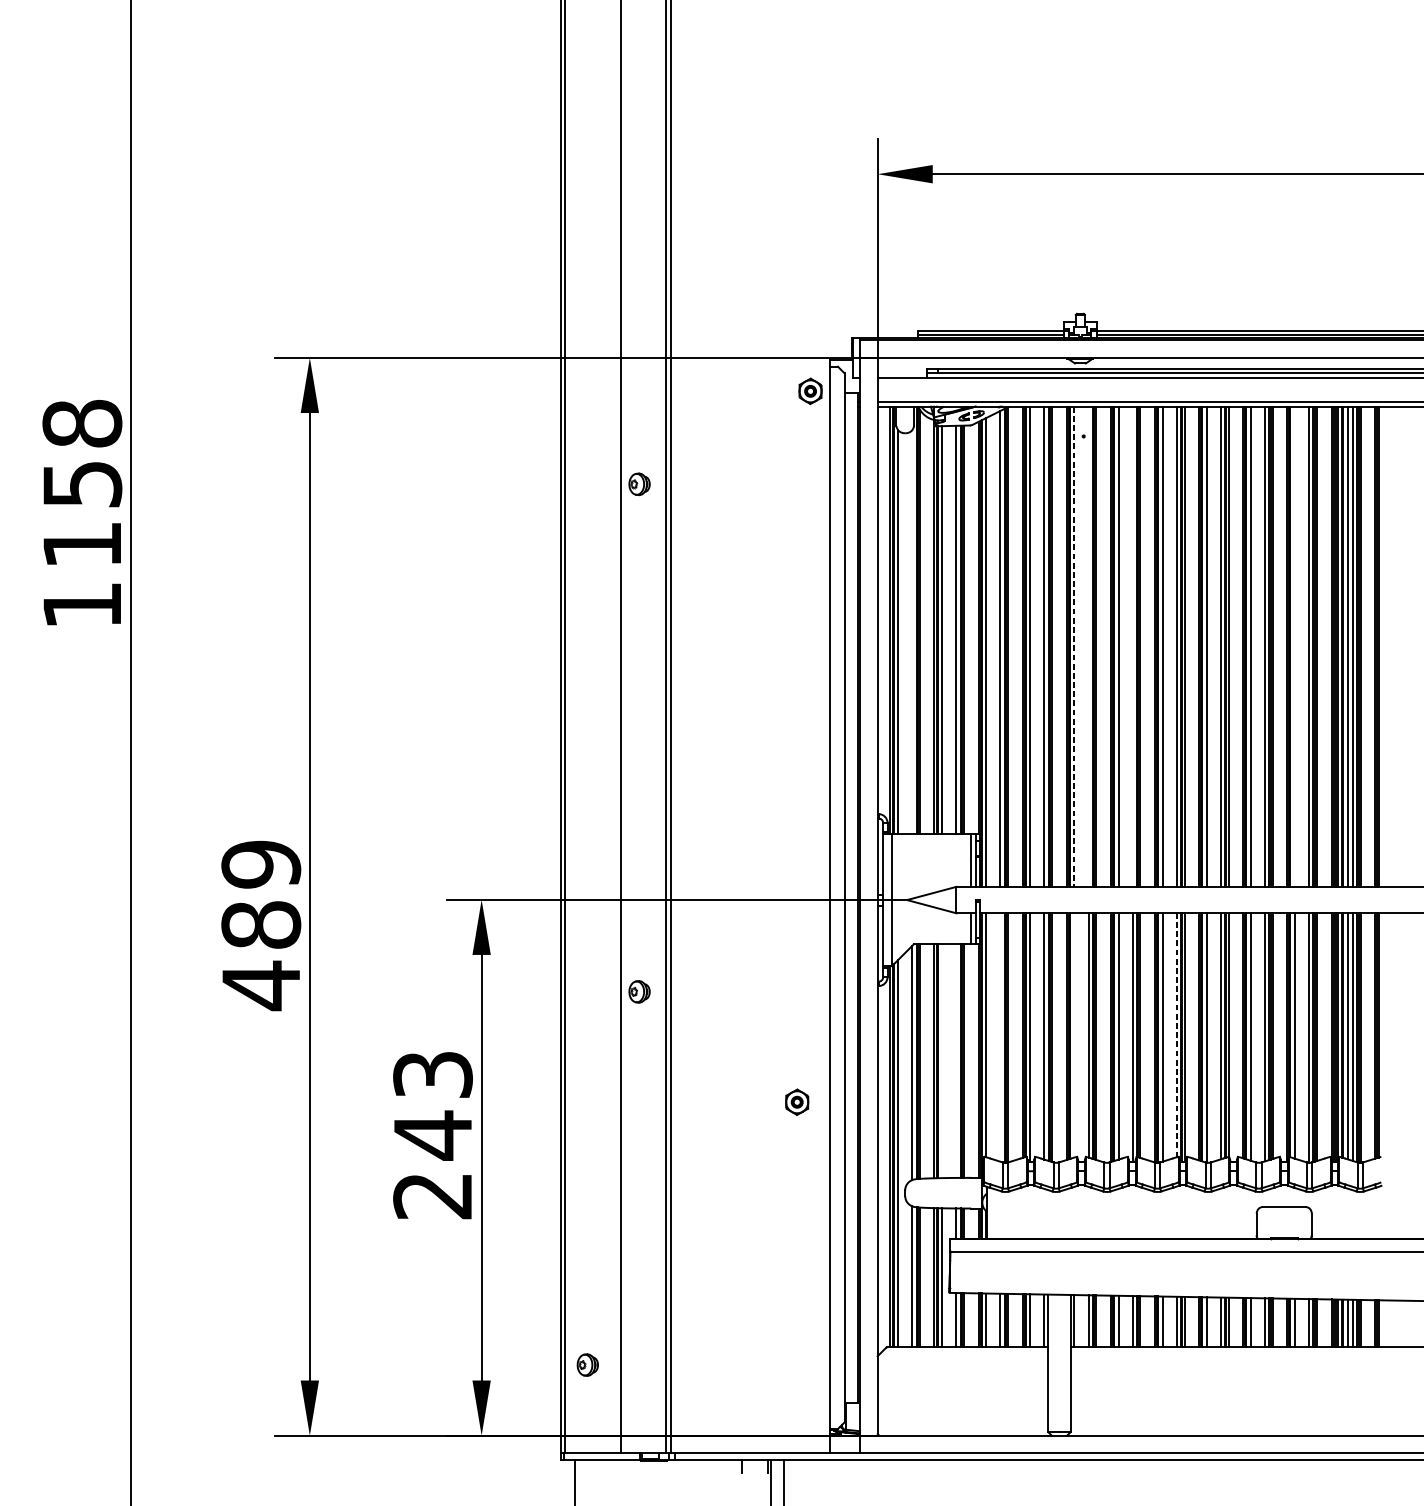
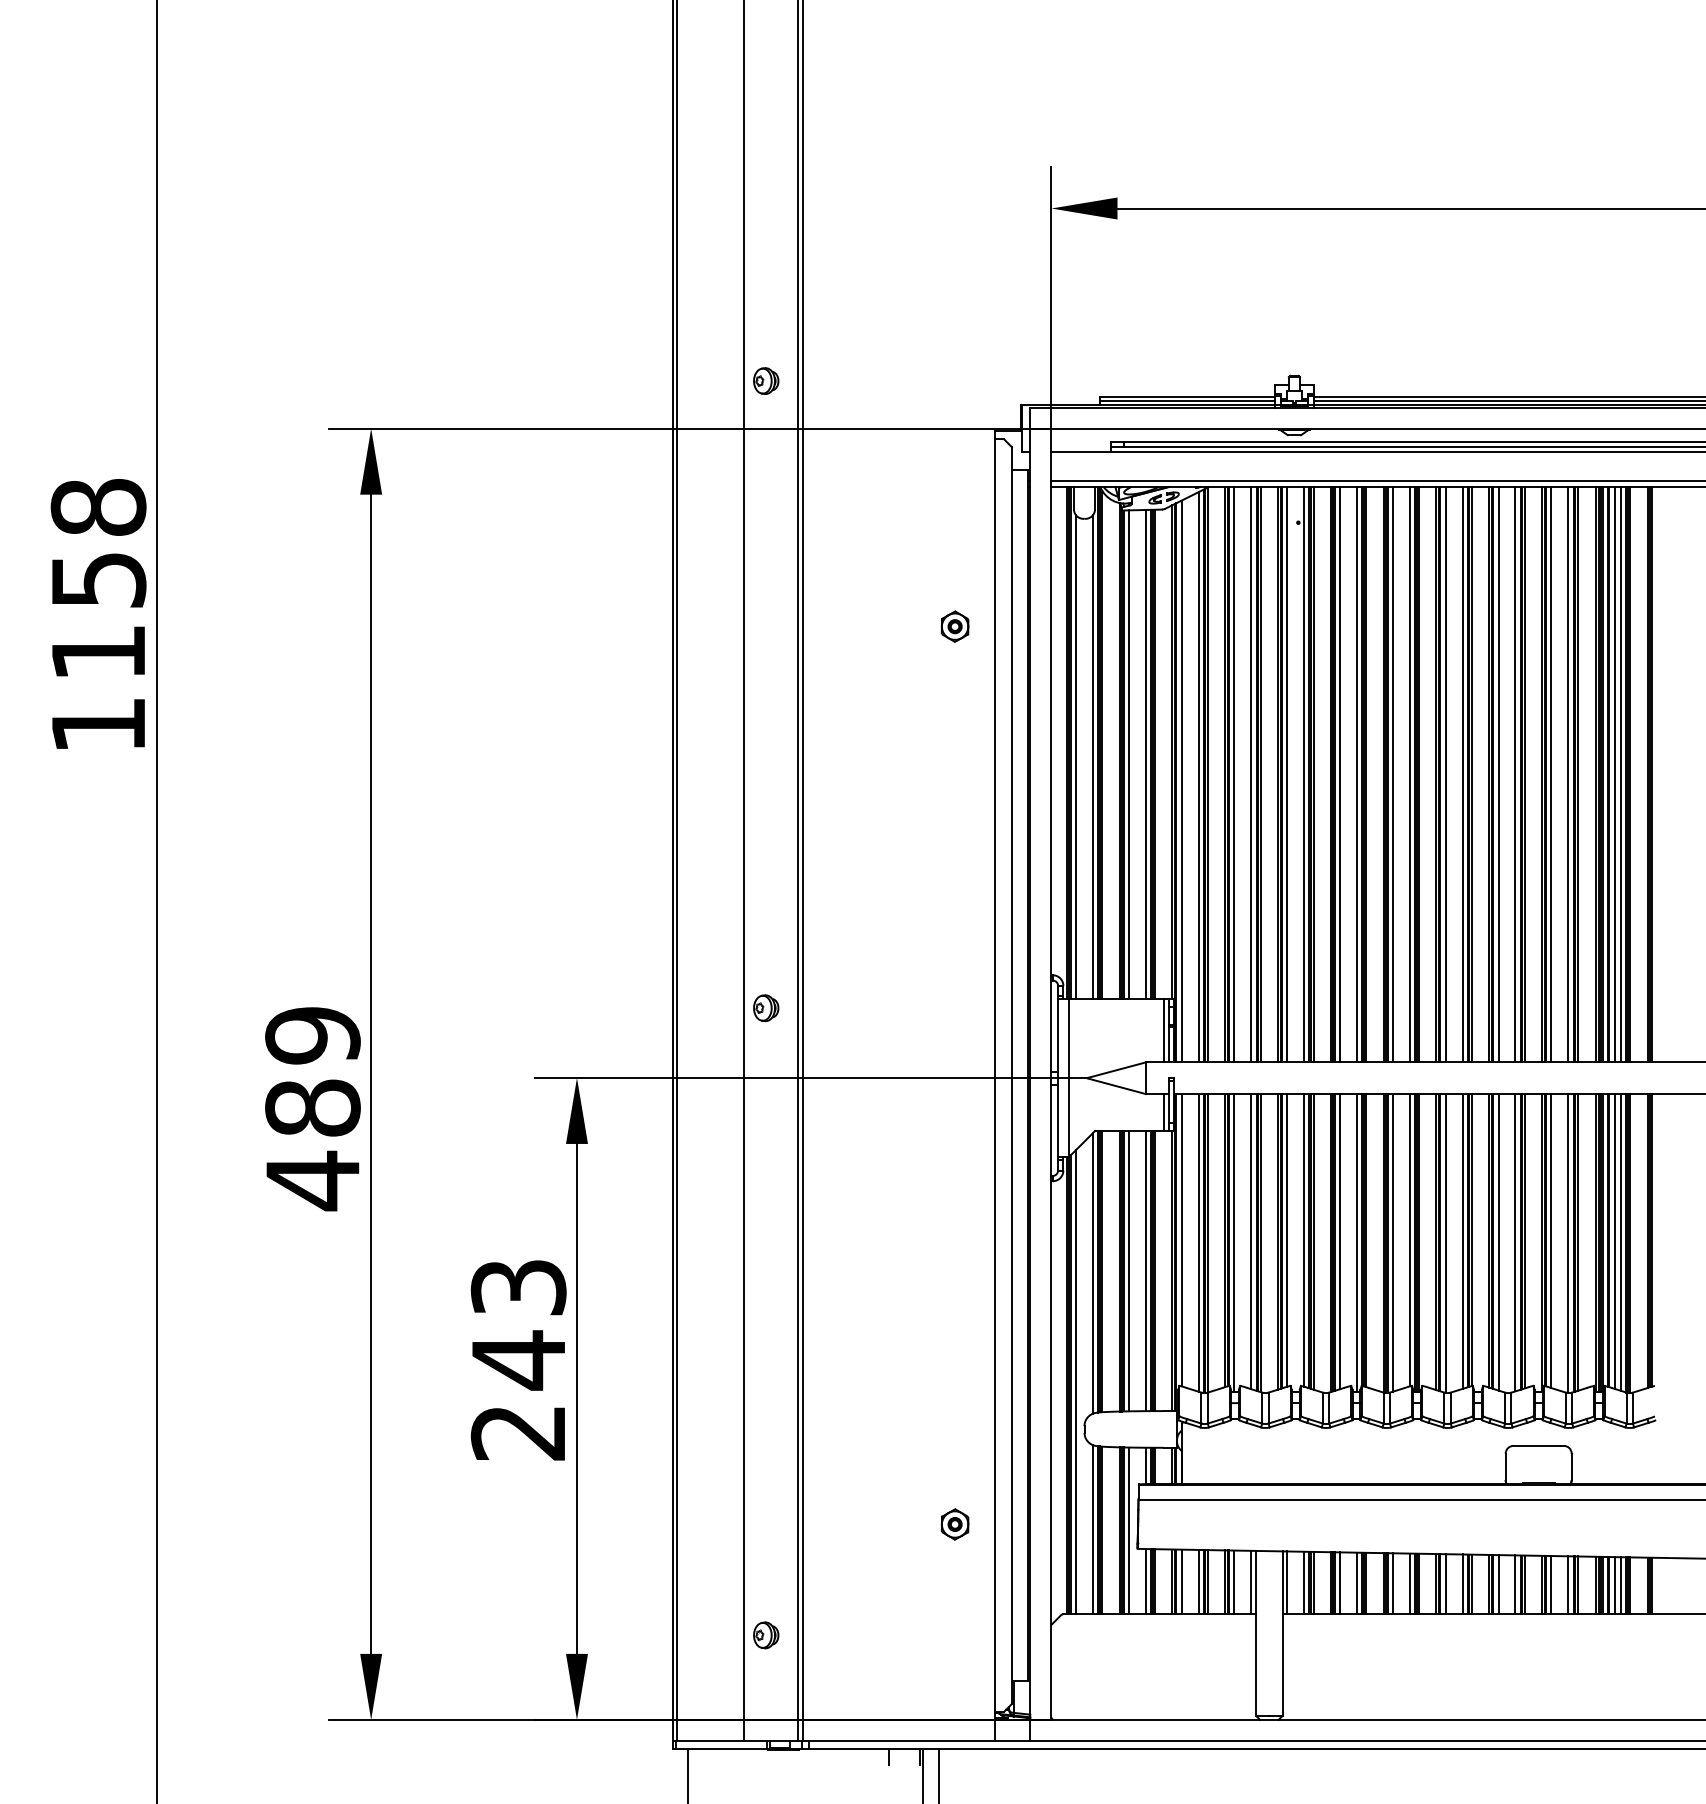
part: (810, 391) -> (954, 626), moved
part: (639, 483) -> (766, 380), moved
line: (911, 632) -> (1092, 757), added
line: (1074, 646) -> (1287, 774), dashed -> solid
line: (1088, 646) -> (1304, 774), added
line: (1133, 646) -> (1357, 774), added
line: (1294, 646) -> (1551, 774), added
part: (639, 992) -> (766, 1008), moved
line: (1176, 1034) -> (1409, 1239), dashed -> solid
line: (1074, 1035) -> (1287, 1240), added
line: (1000, 1037) -> (1198, 1242), added
line: (941, 1061) -> (1128, 1271), added
line: (956, 1061) -> (1145, 1271), added
part: (796, 1102) -> (954, 1524), moved
part: (588, 1365) -> (766, 1635), moved

